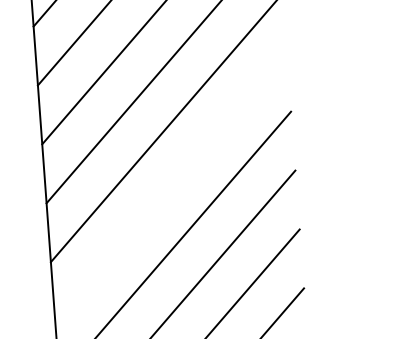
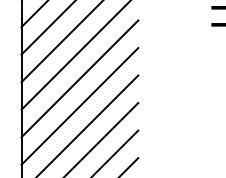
line: (170, 186) -> (79, 78), added

